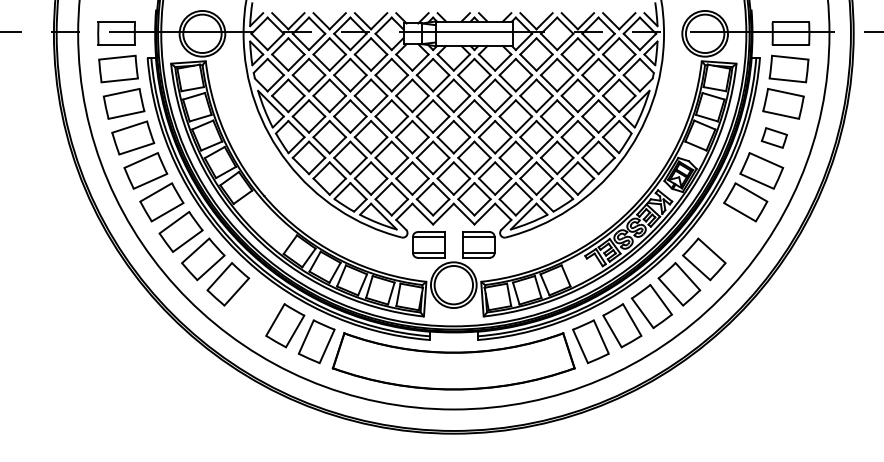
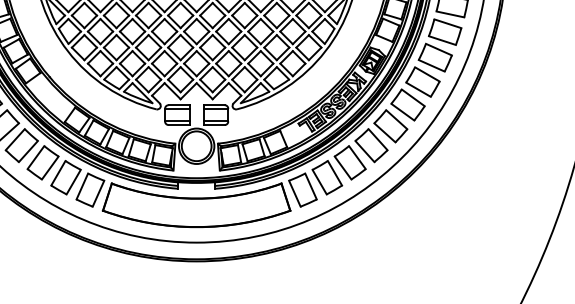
part: (774, 137) -> (445, 31), size x1.67
part: (726, 231) -> (408, 104), added
part: (255, 306) -> (42, 162), added

